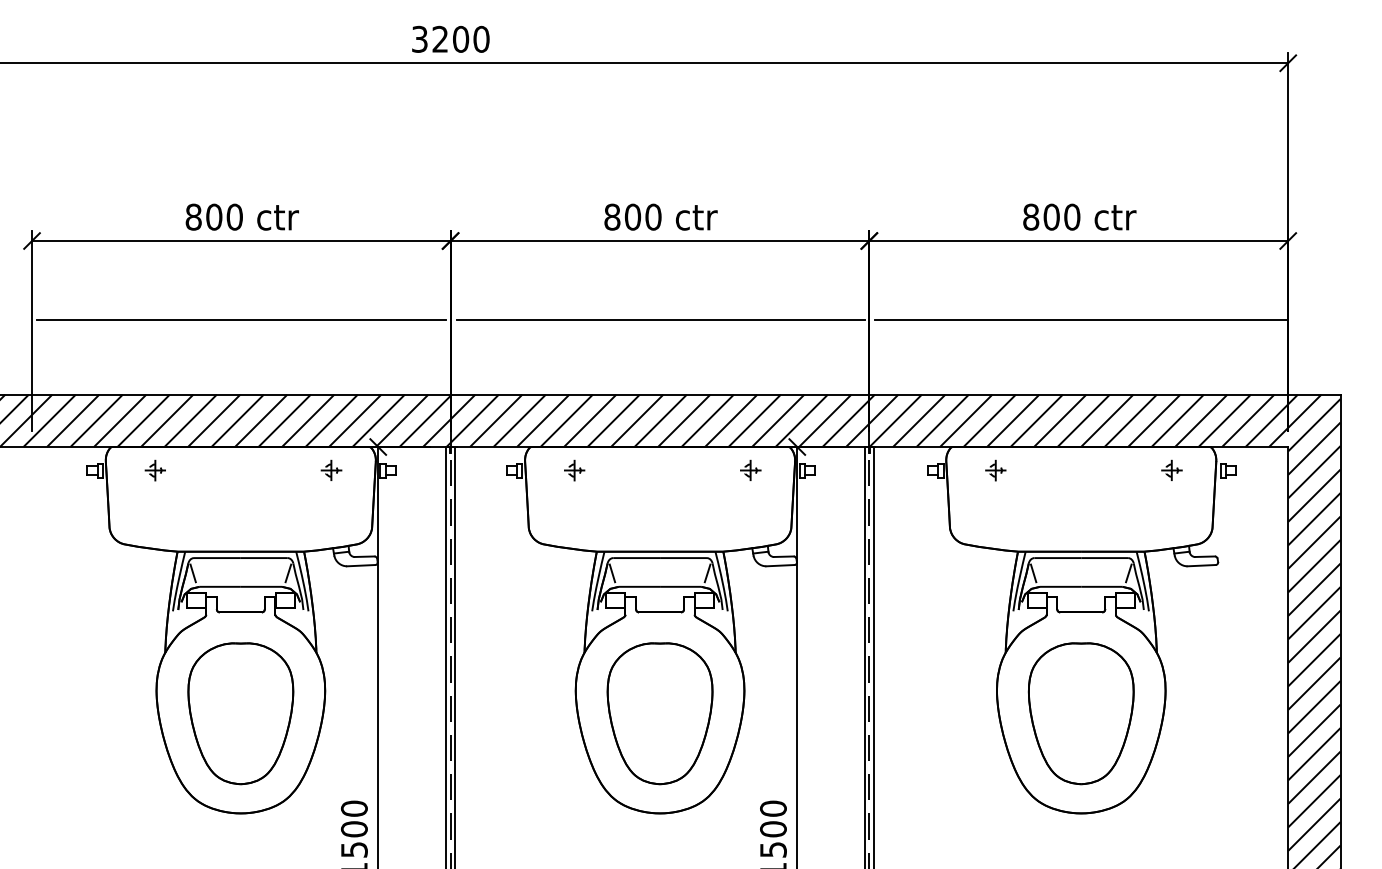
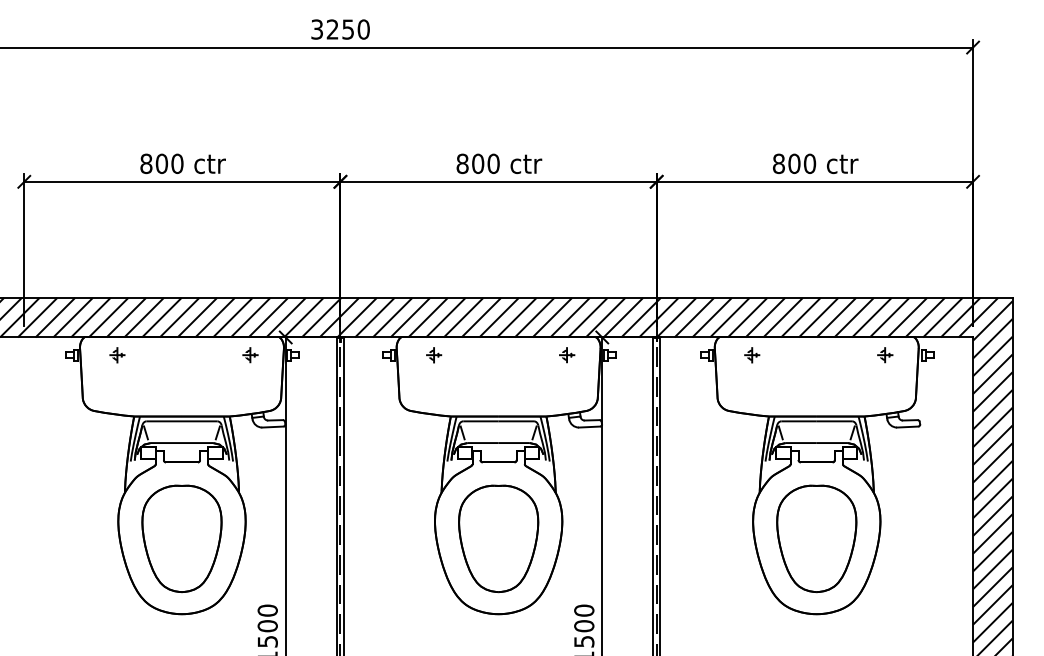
text: (461, 38) -> (348, 28), 3200 -> 3250
line: (240, 320) -> (181, 241), removed
line: (660, 320) -> (498, 241), removed
line: (1081, 320) -> (816, 241), removed

